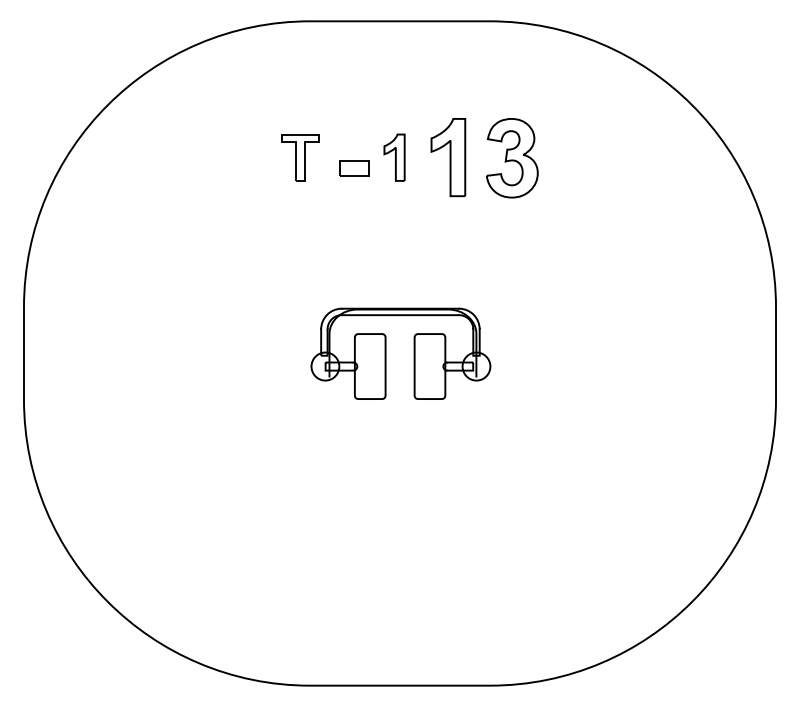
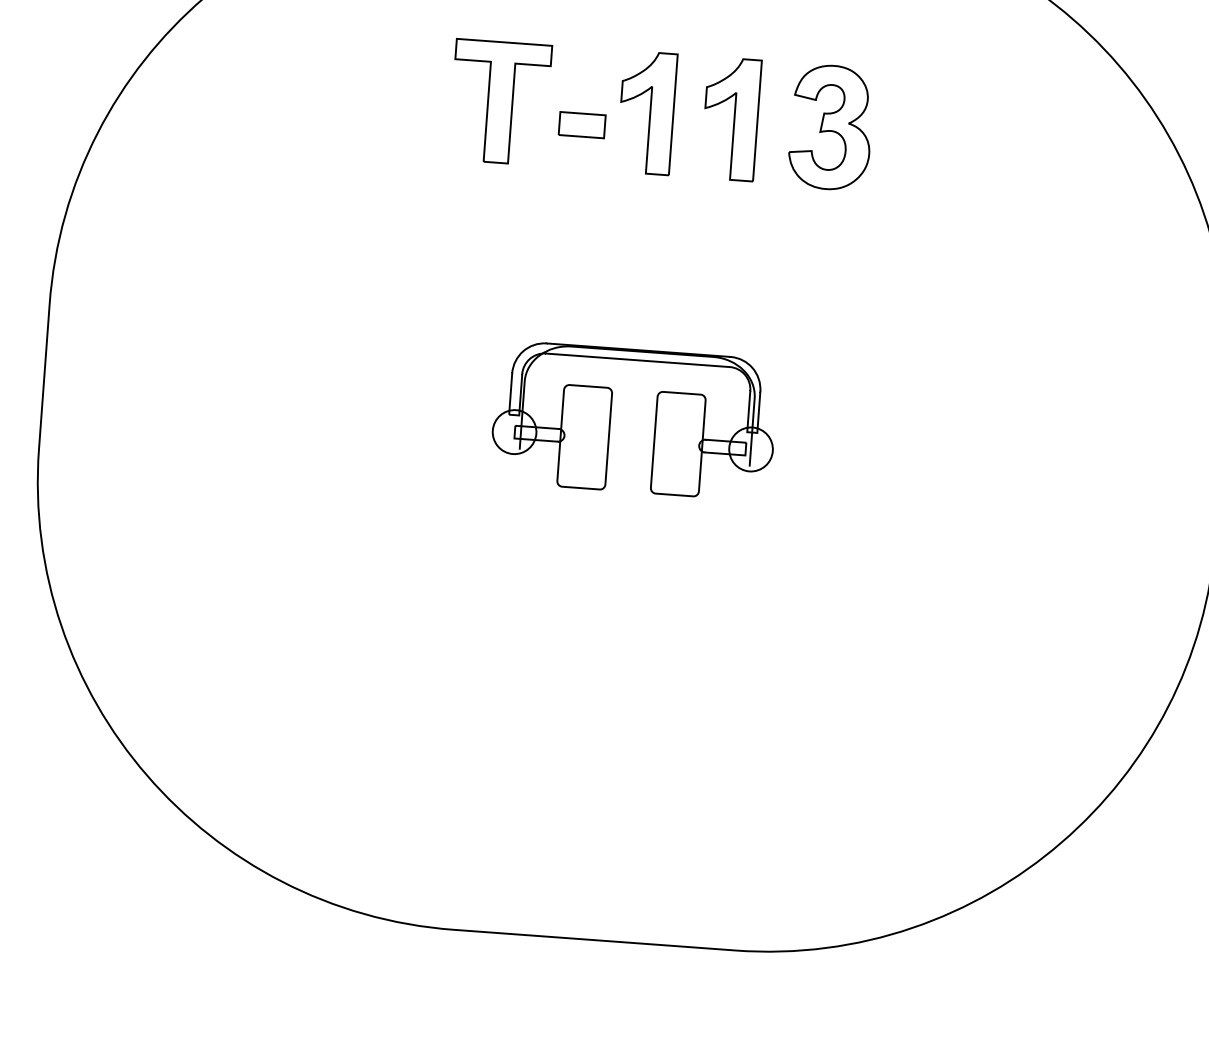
part: (300, 157) -> (499, 102), size x1.67
part: (394, 157) -> (646, 112), size x1.67

